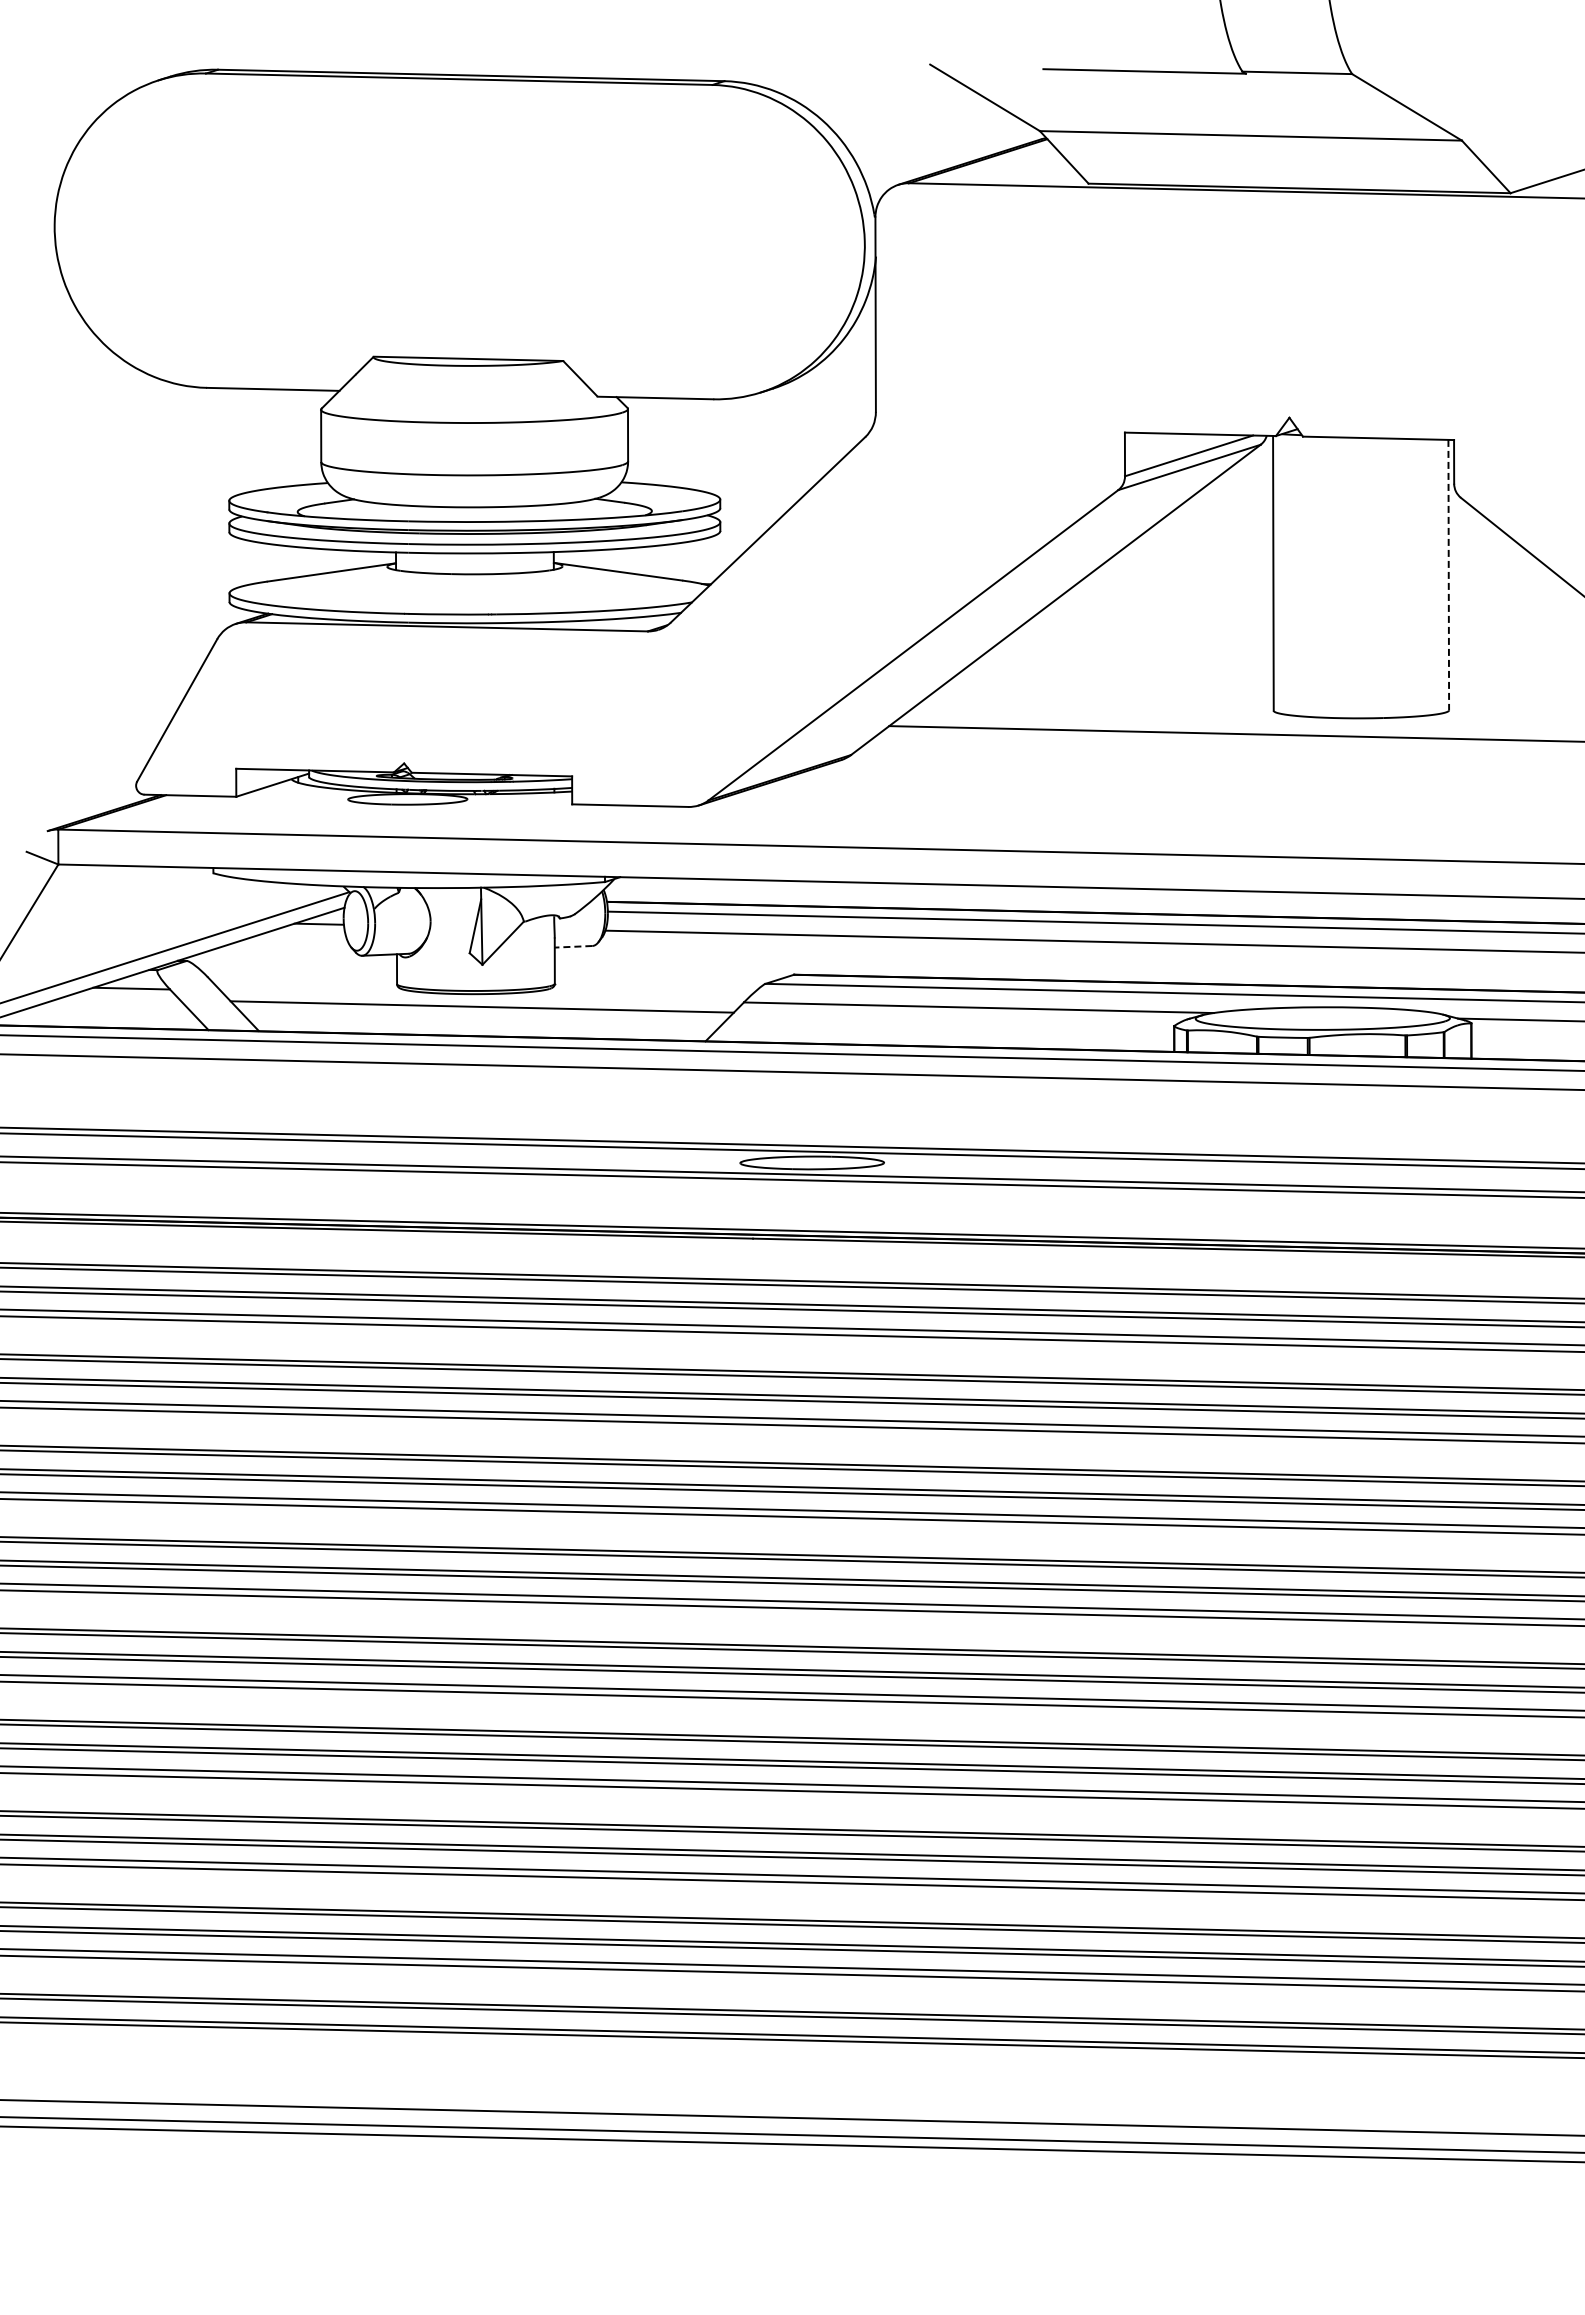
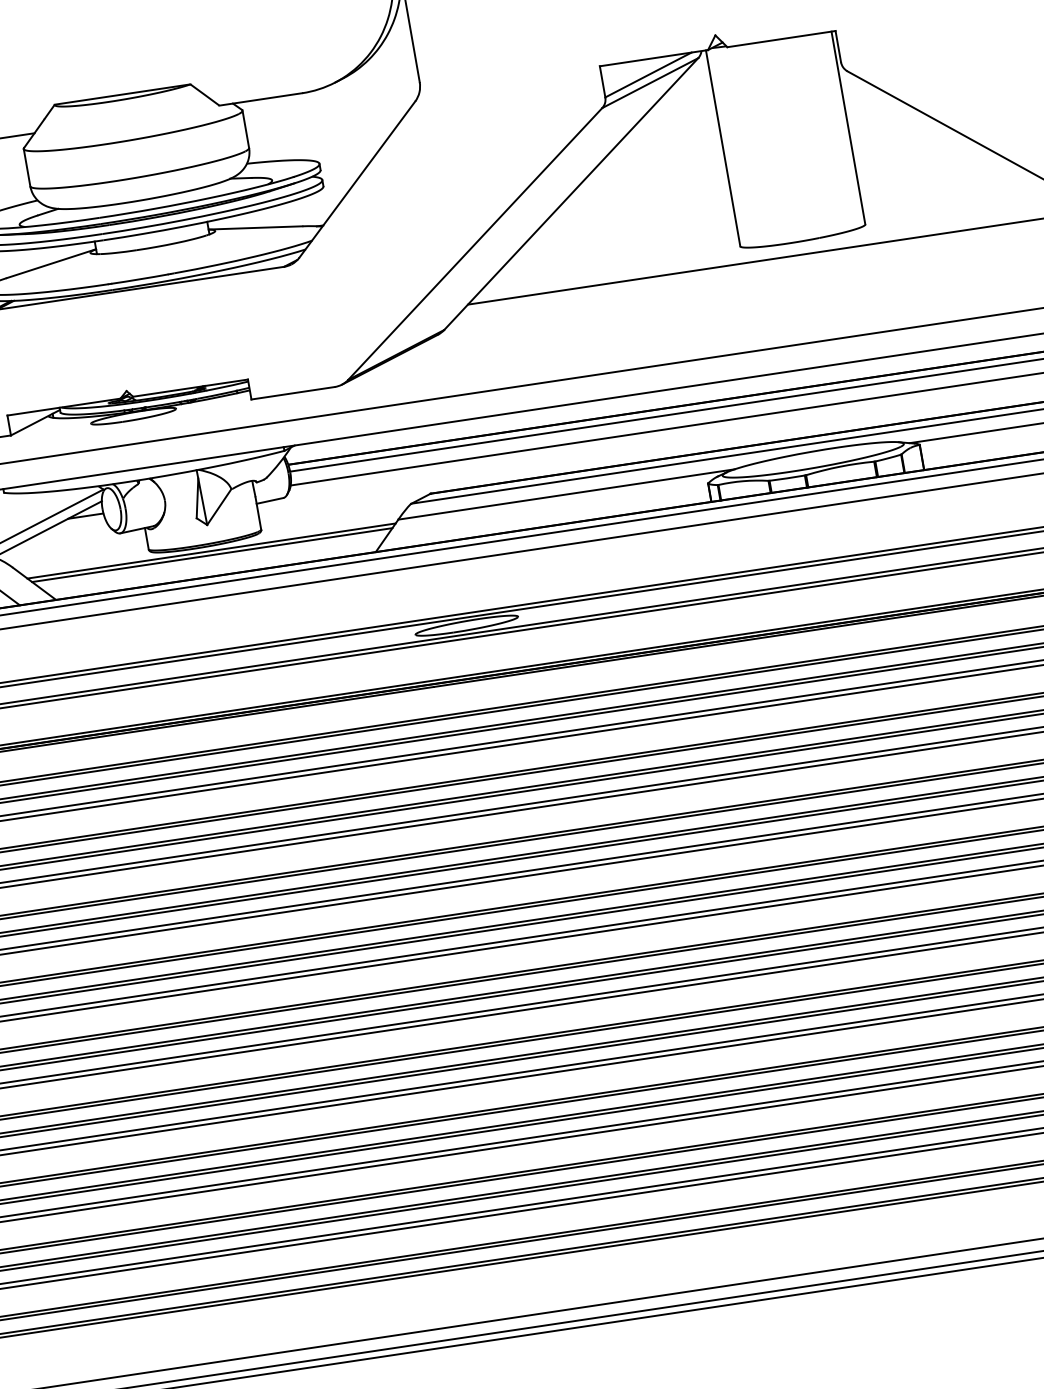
line: (1448, 575) -> (848, 128), dashed -> solid
line: (573, 946) -> (269, 500), dashed -> solid
line: (482, 1001) -> (211, 551), added

